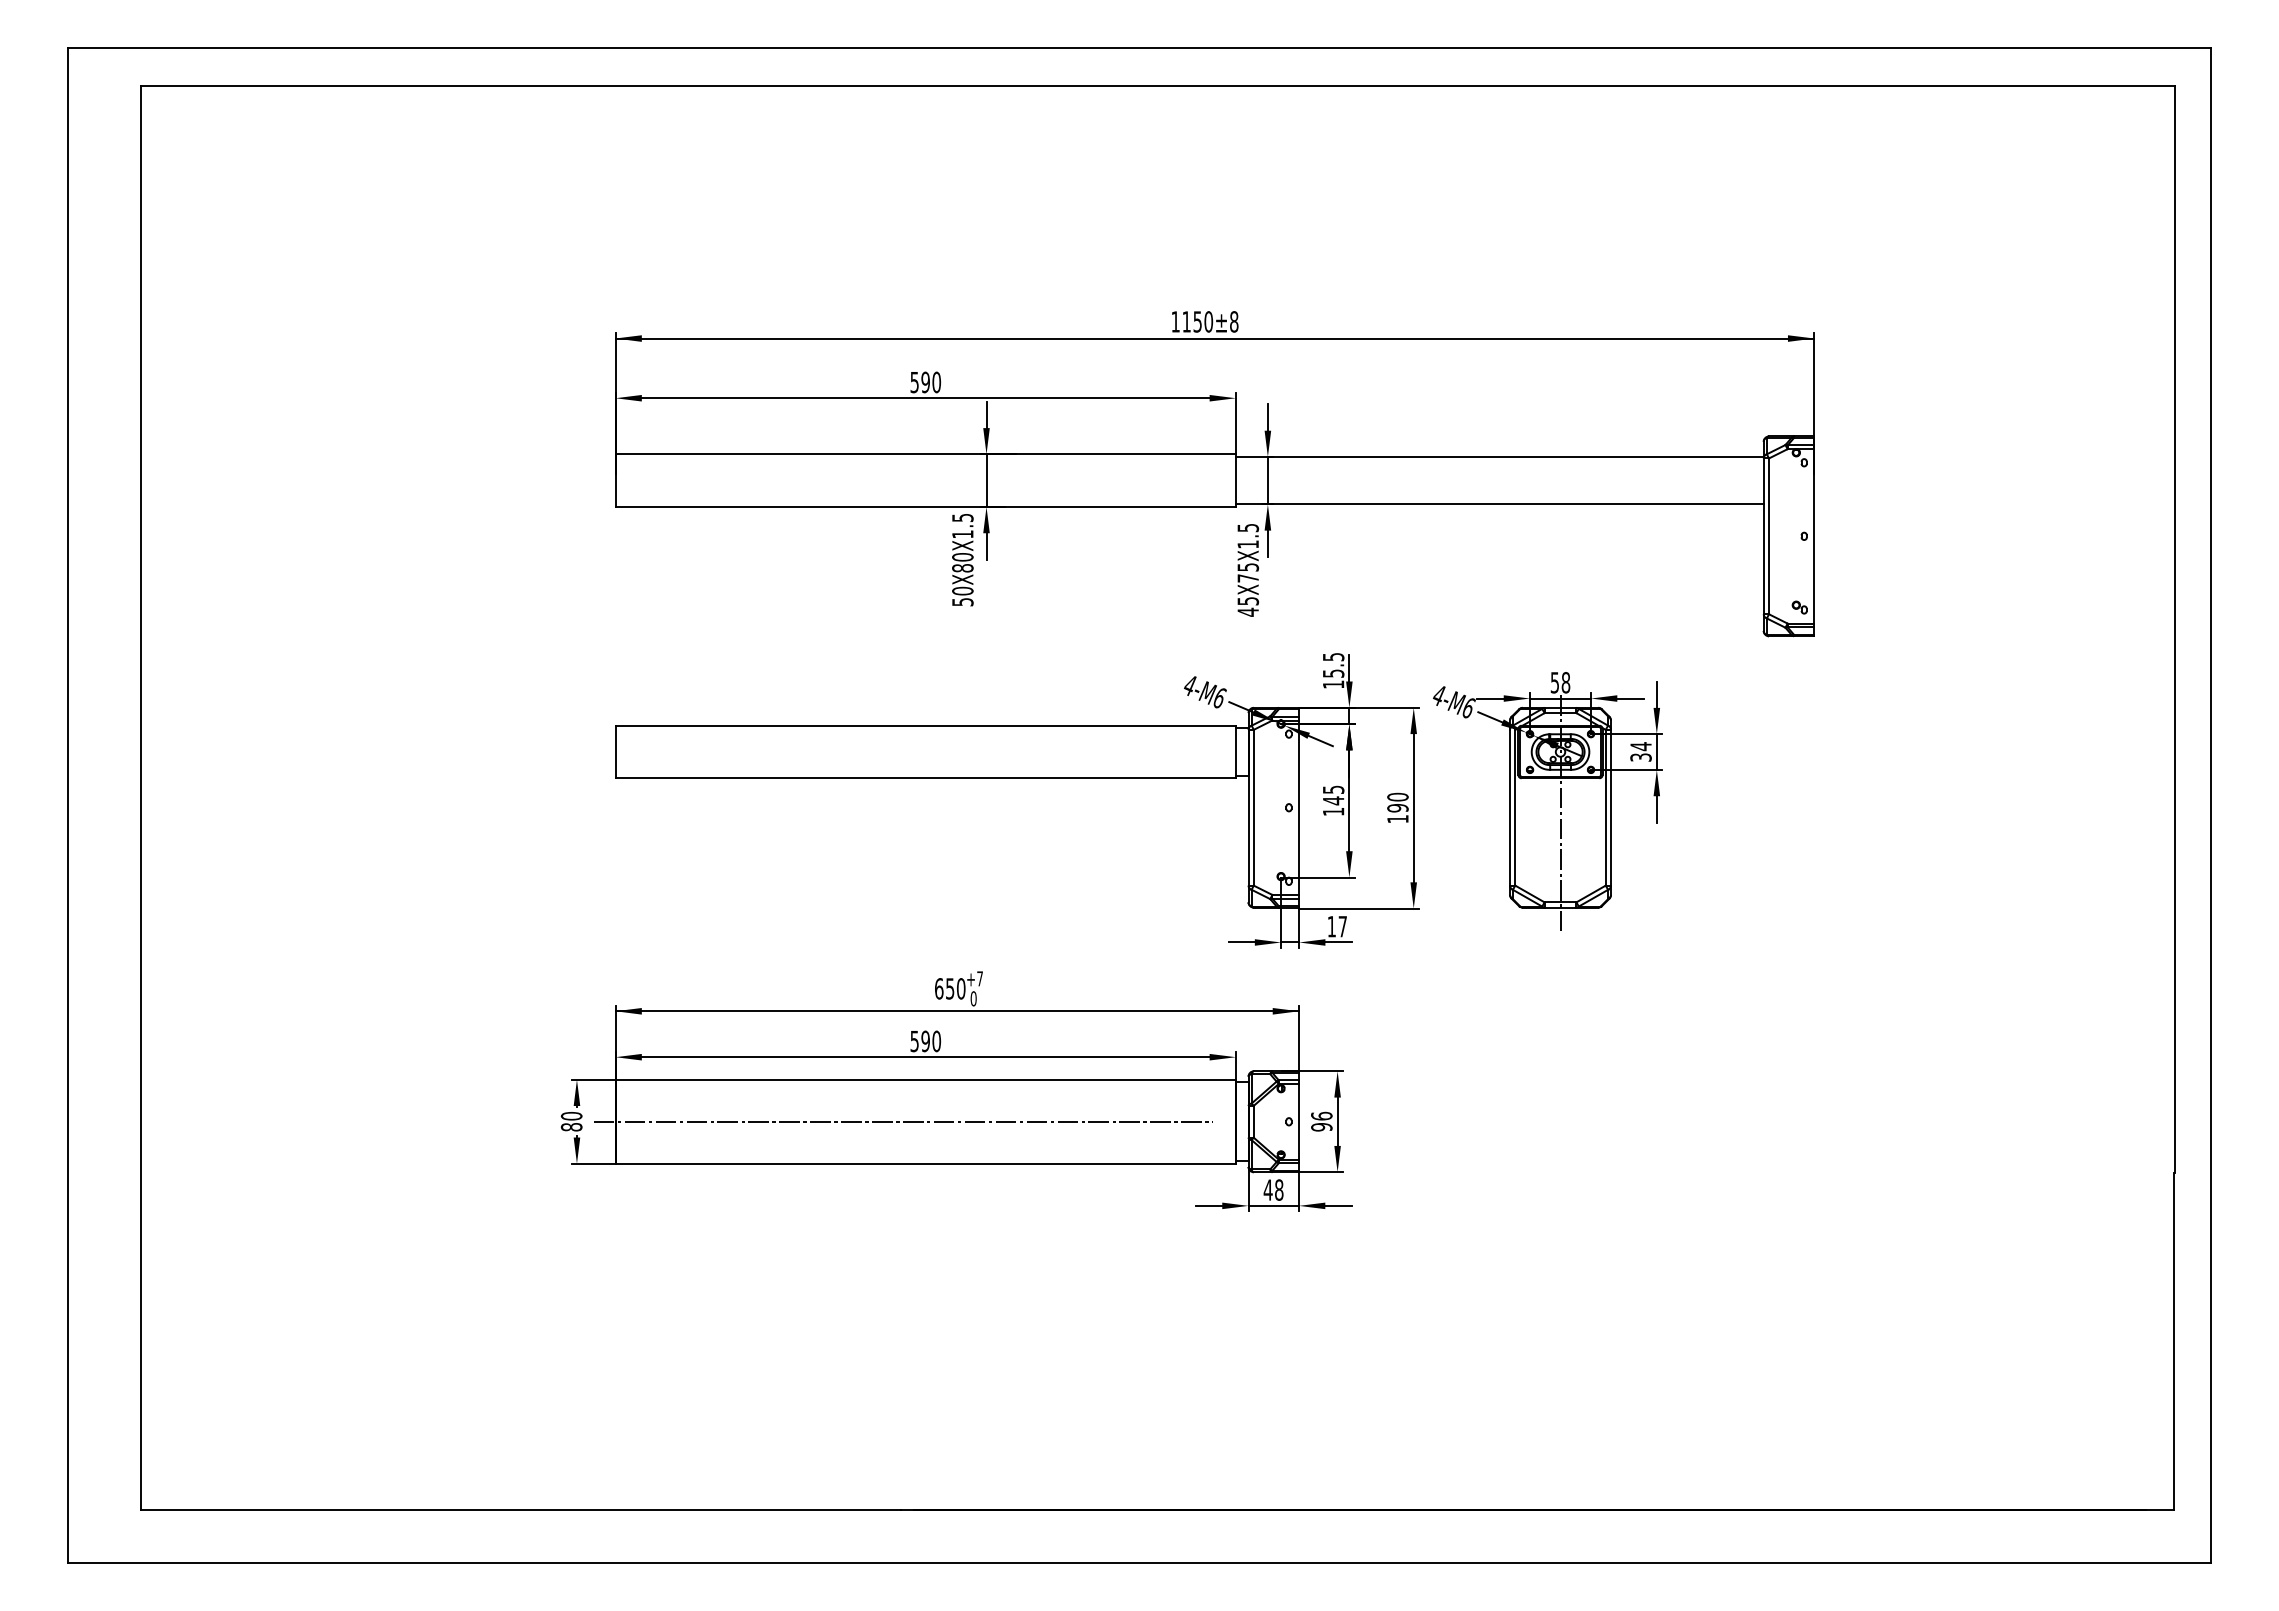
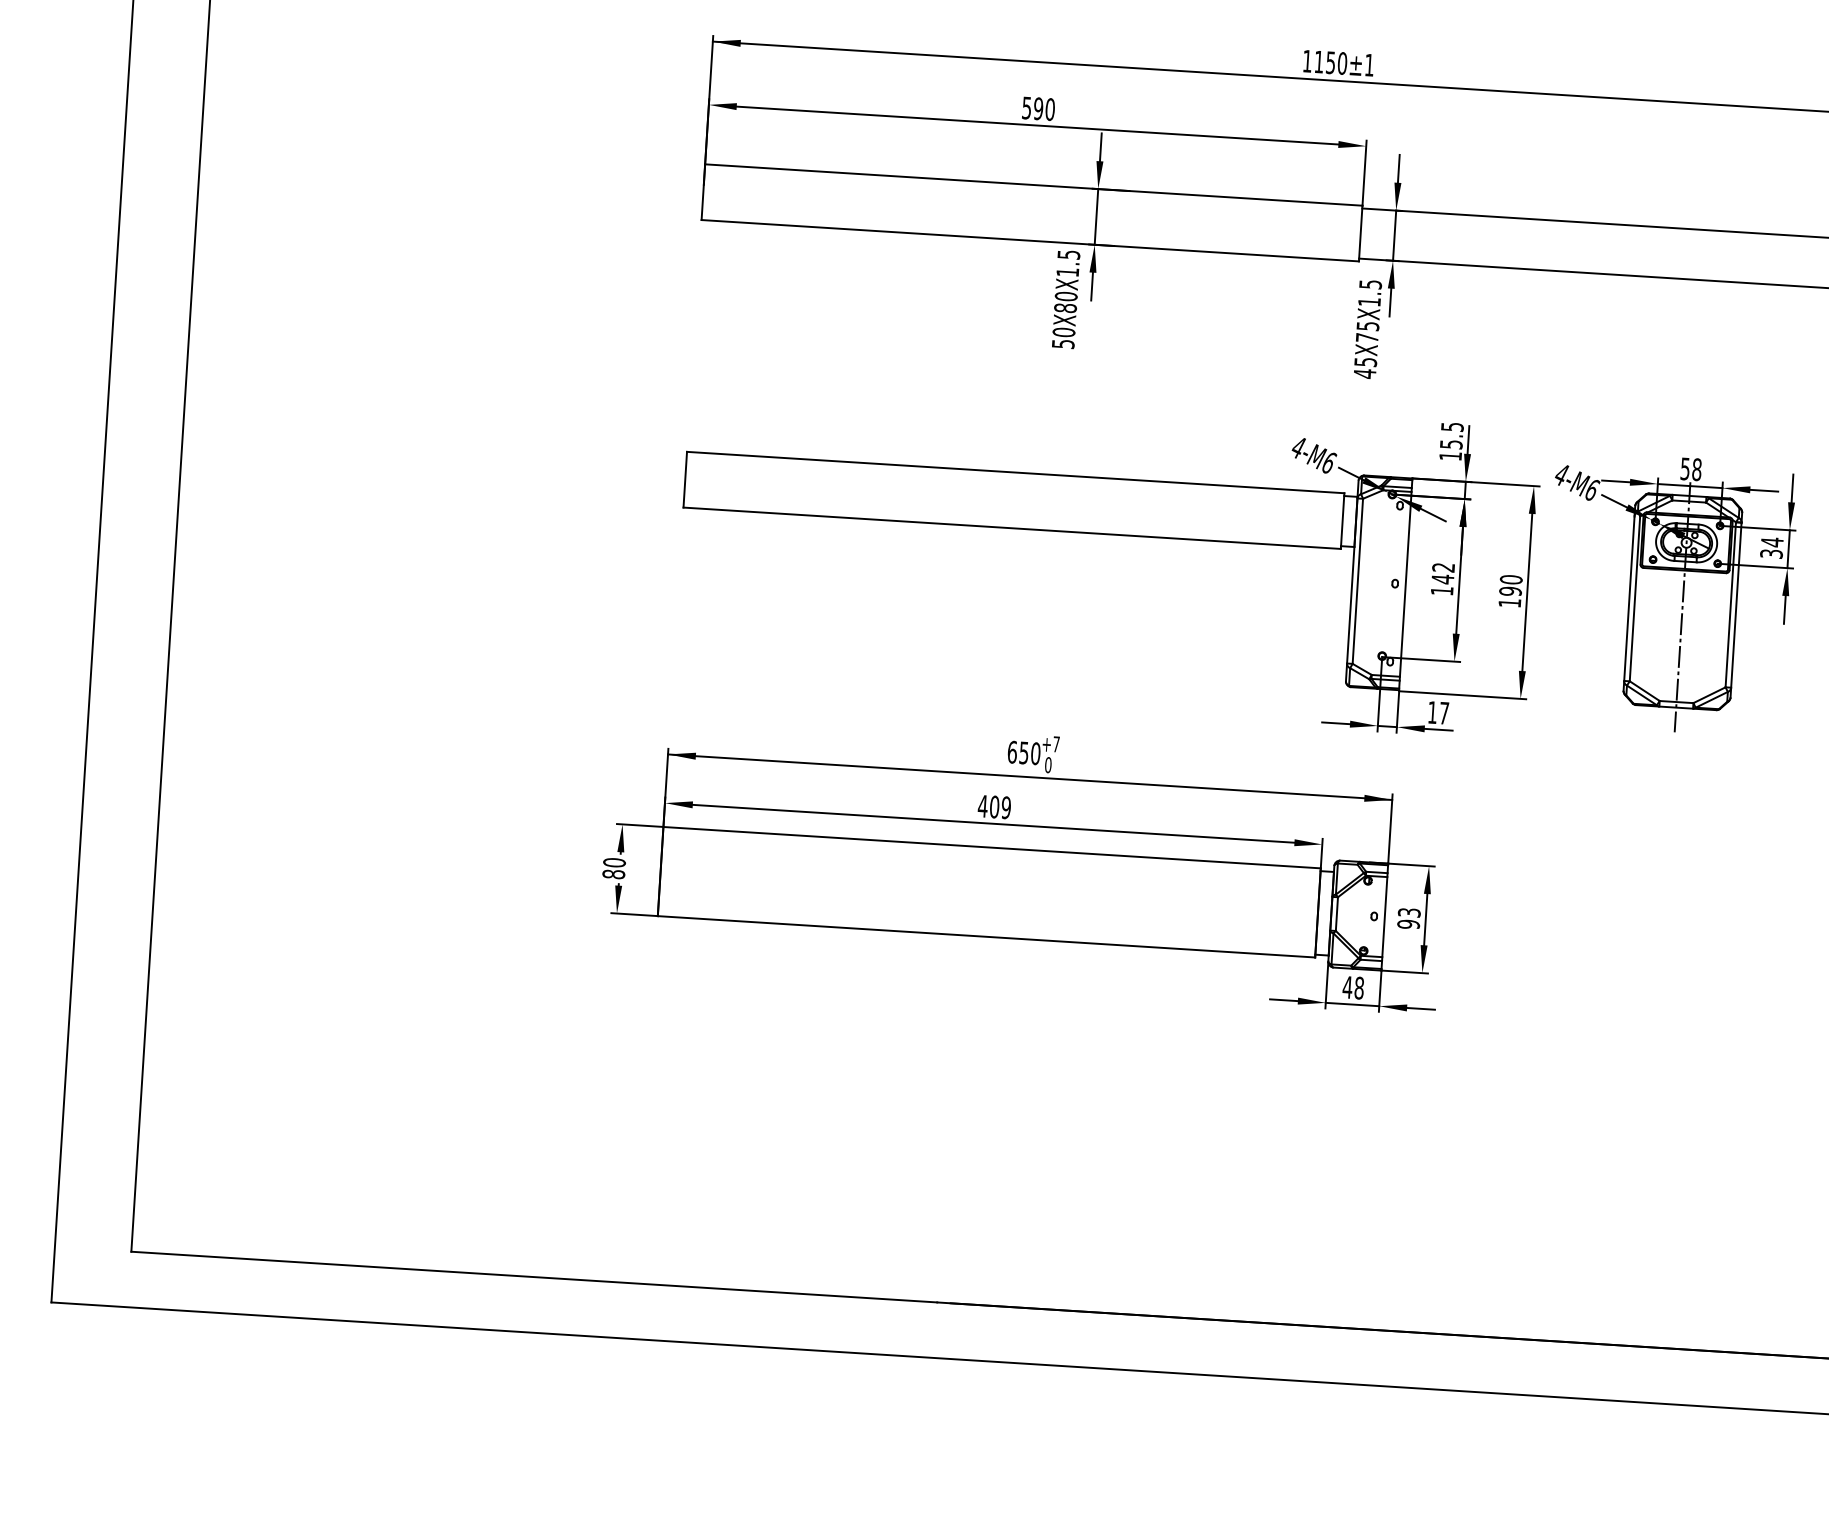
text: (1234, 321) -> (1369, 64), 1150±8 -> 1150±1
text: (1333, 789) -> (1443, 567), 145 -> 142
text: (925, 1041) -> (994, 807), 590 -> 409
text: (1321, 1115) -> (1409, 911), 96 -> 93
line: (902, 1121) -> (964, 890), removed

